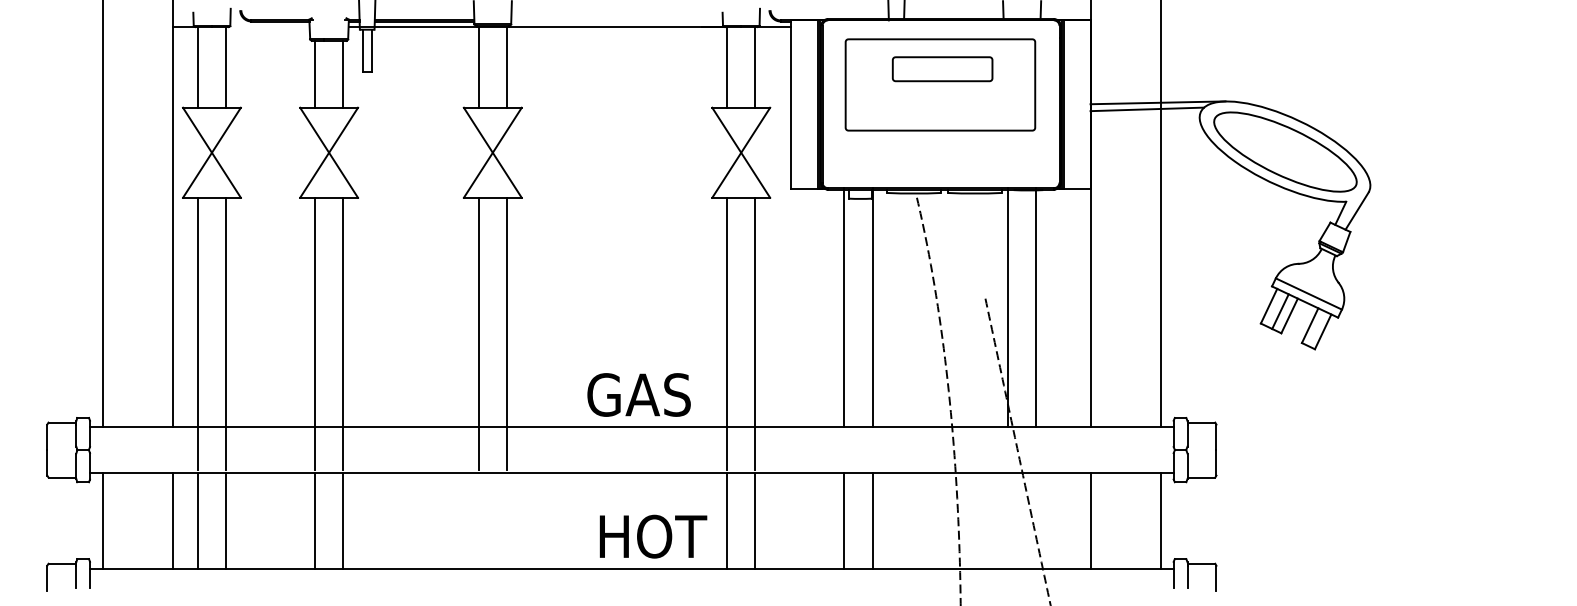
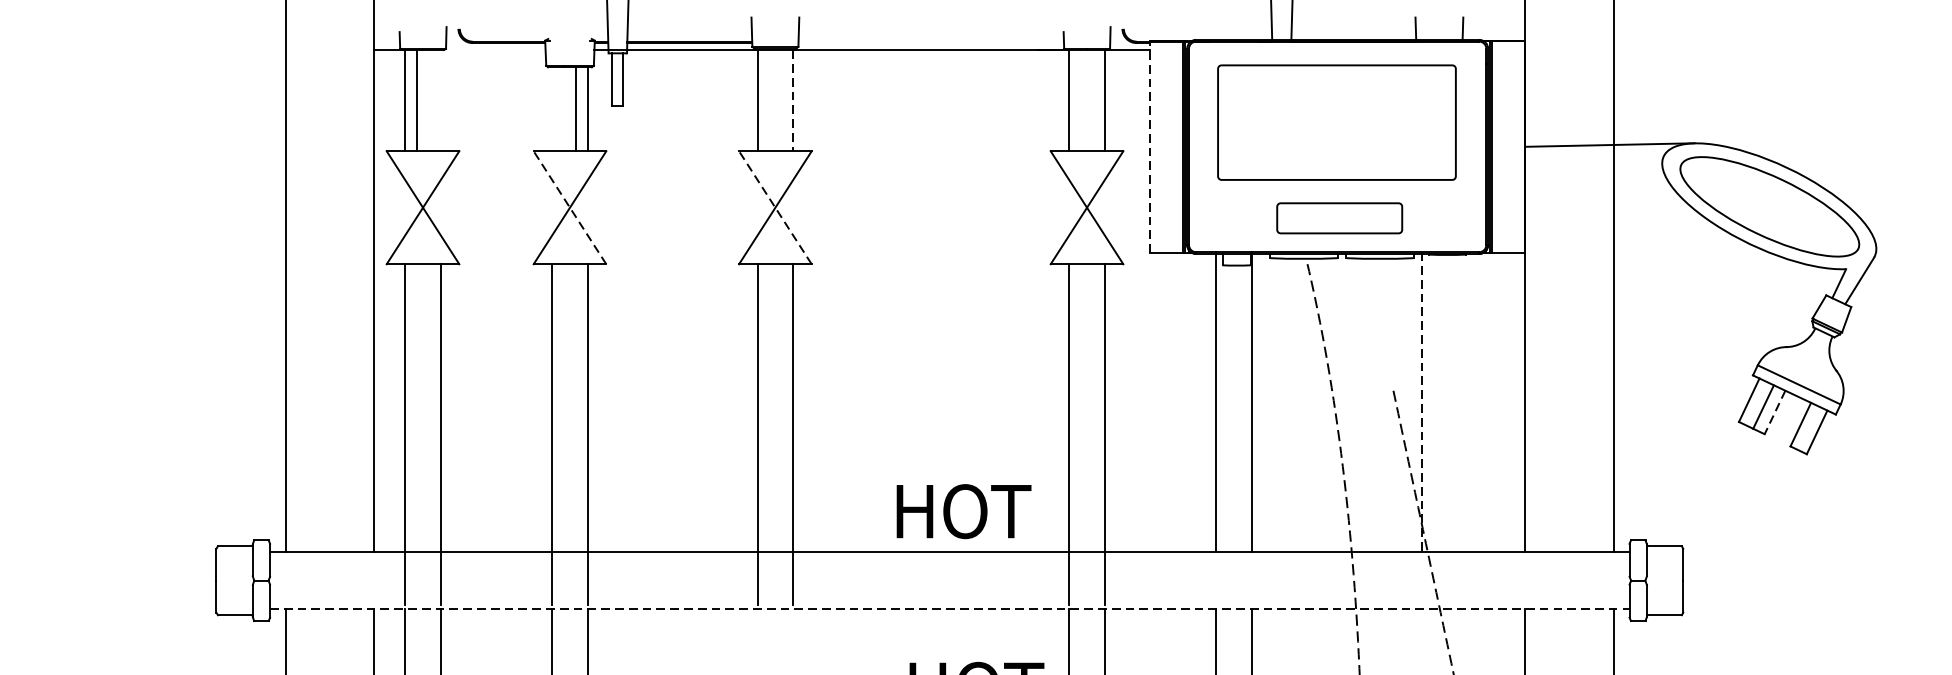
line: (226, 67) -> (417, 100), moved
line: (506, 67) -> (792, 100), solid -> dashed
part: (942, 69) -> (1339, 218), moved
line: (315, 73) -> (576, 108), moved
line: (791, 104) -> (1150, 147), solid -> dashed
line: (1147, 109) -> (1596, 153), removed
line: (329, 152) -> (570, 207), solid -> dashed
line: (492, 152) -> (774, 207), solid -> dashed
line: (1007, 307) -> (1421, 401), solid -> dashed
line: (1036, 307) -> (1457, 401), removed
line: (1289, 316) -> (1774, 413), solid -> dashed
text: (641, 394) -> (961, 510), GAS -> HOT
line: (631, 472) -> (949, 608), solid -> dashed

